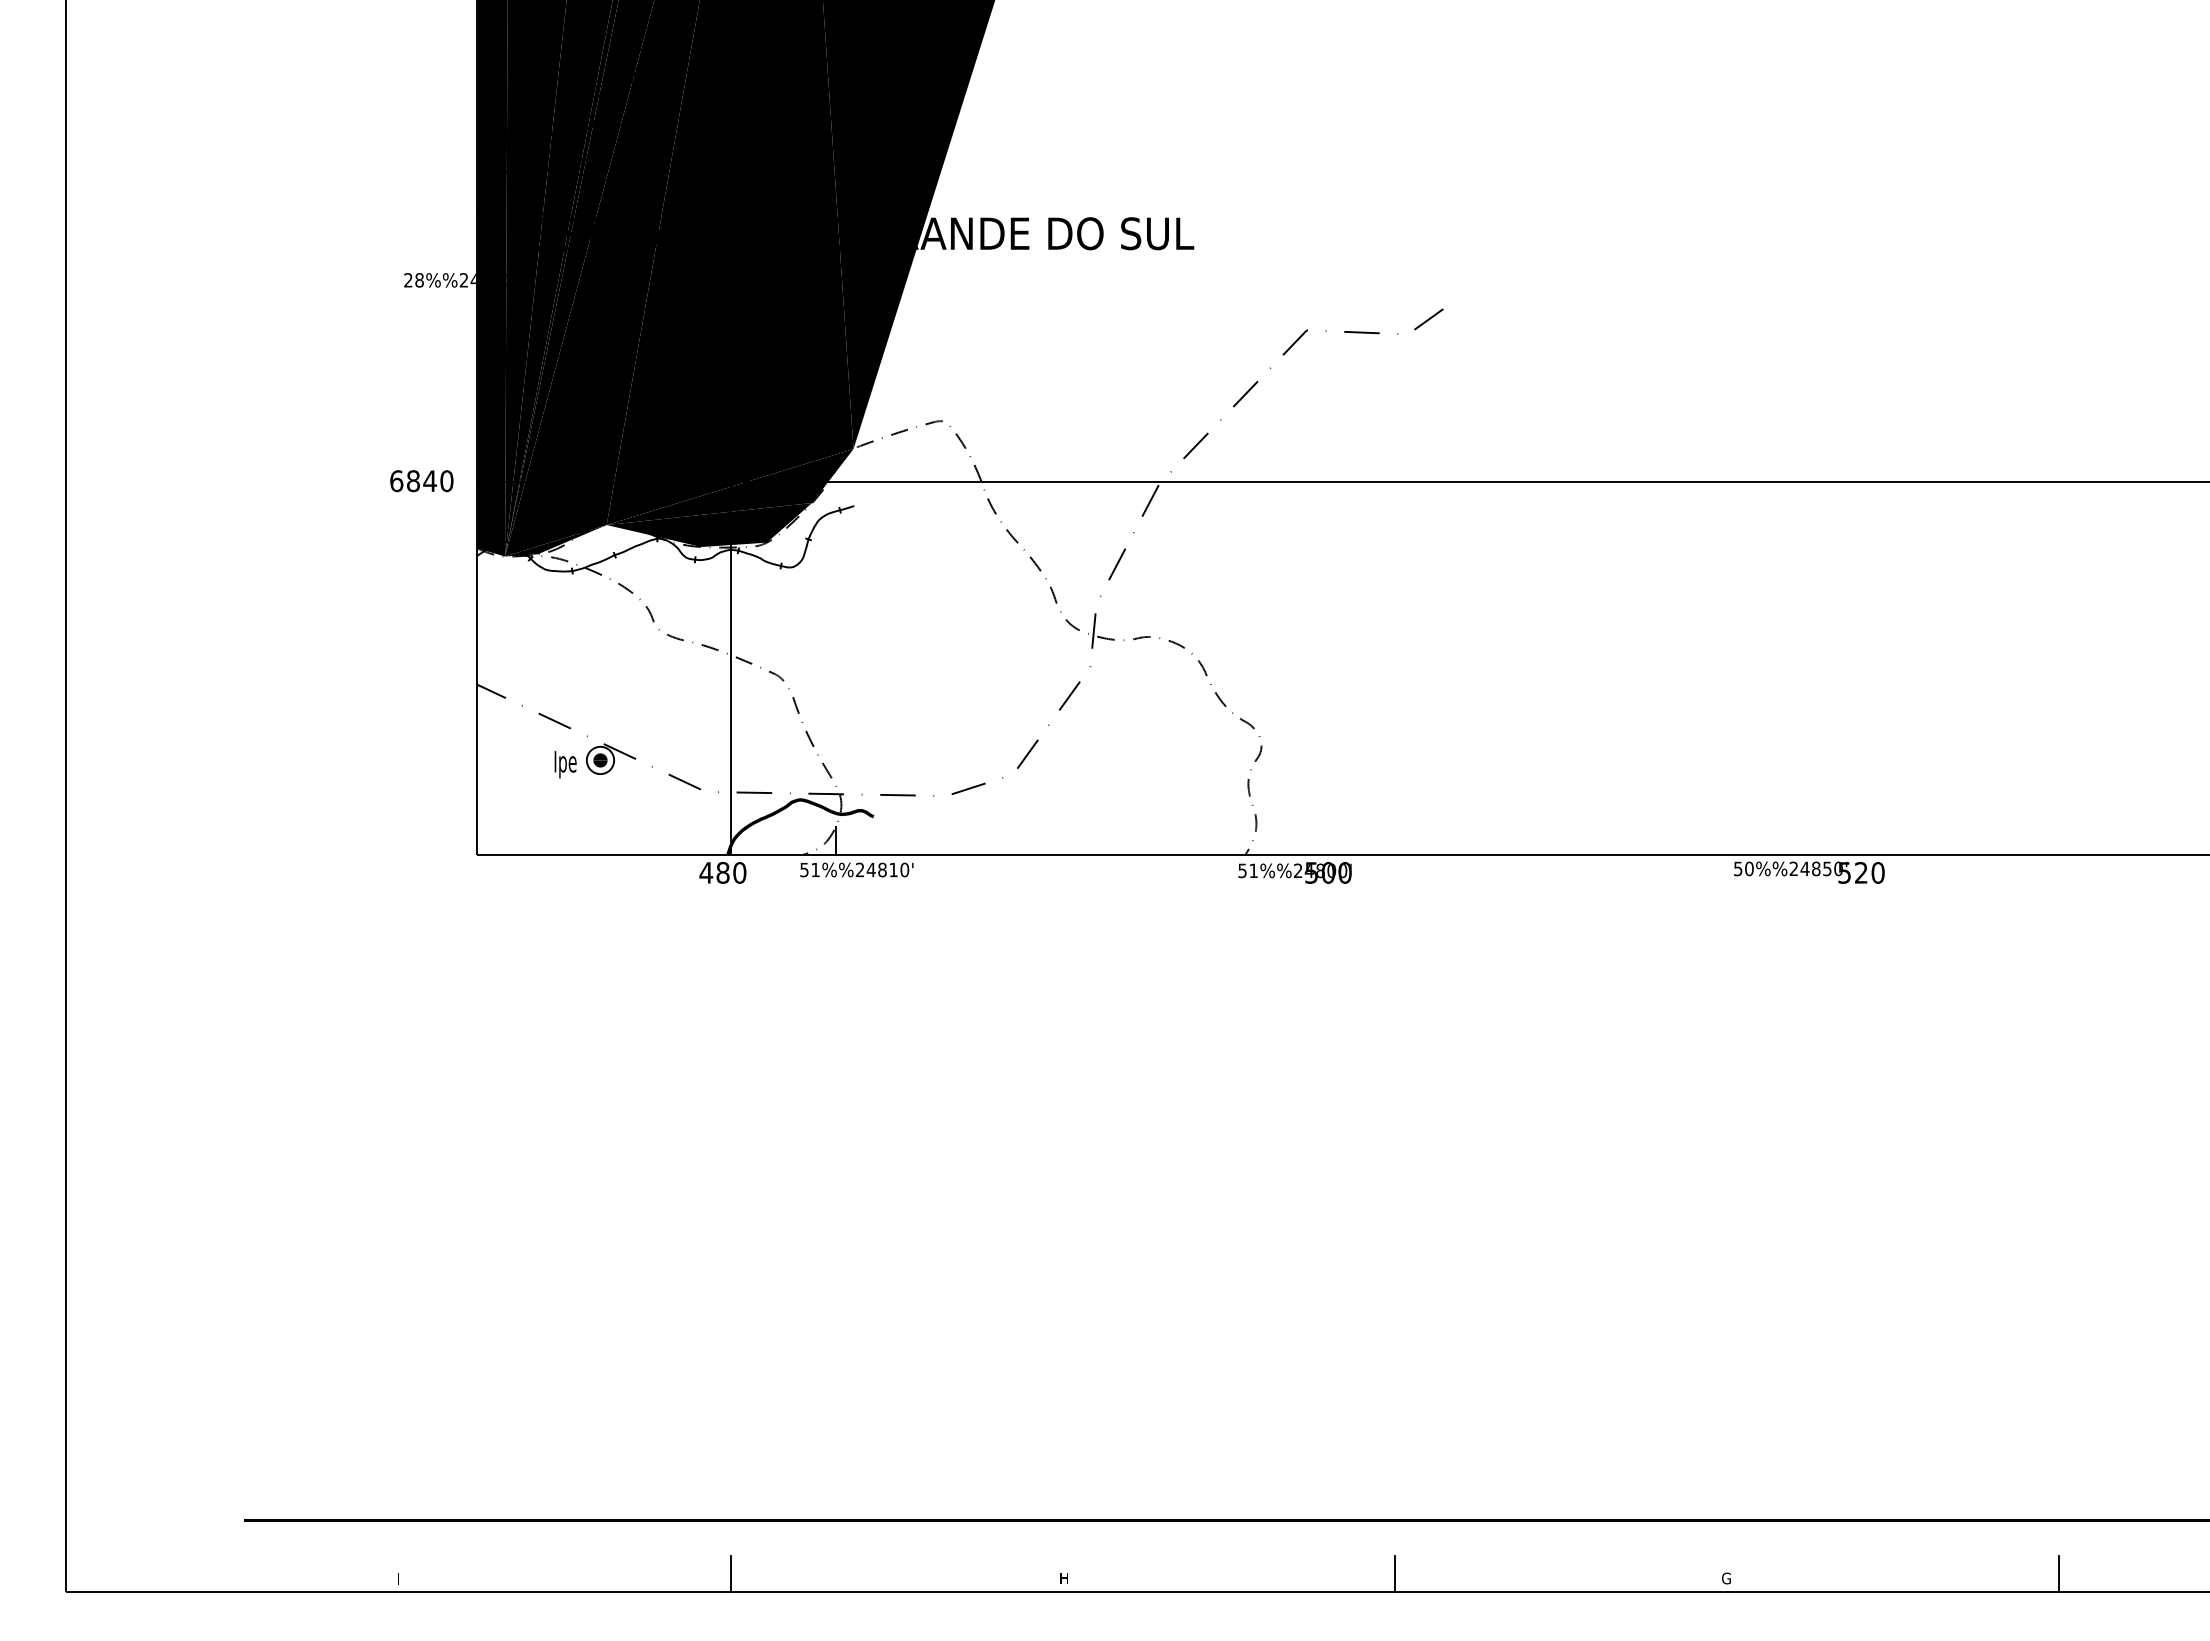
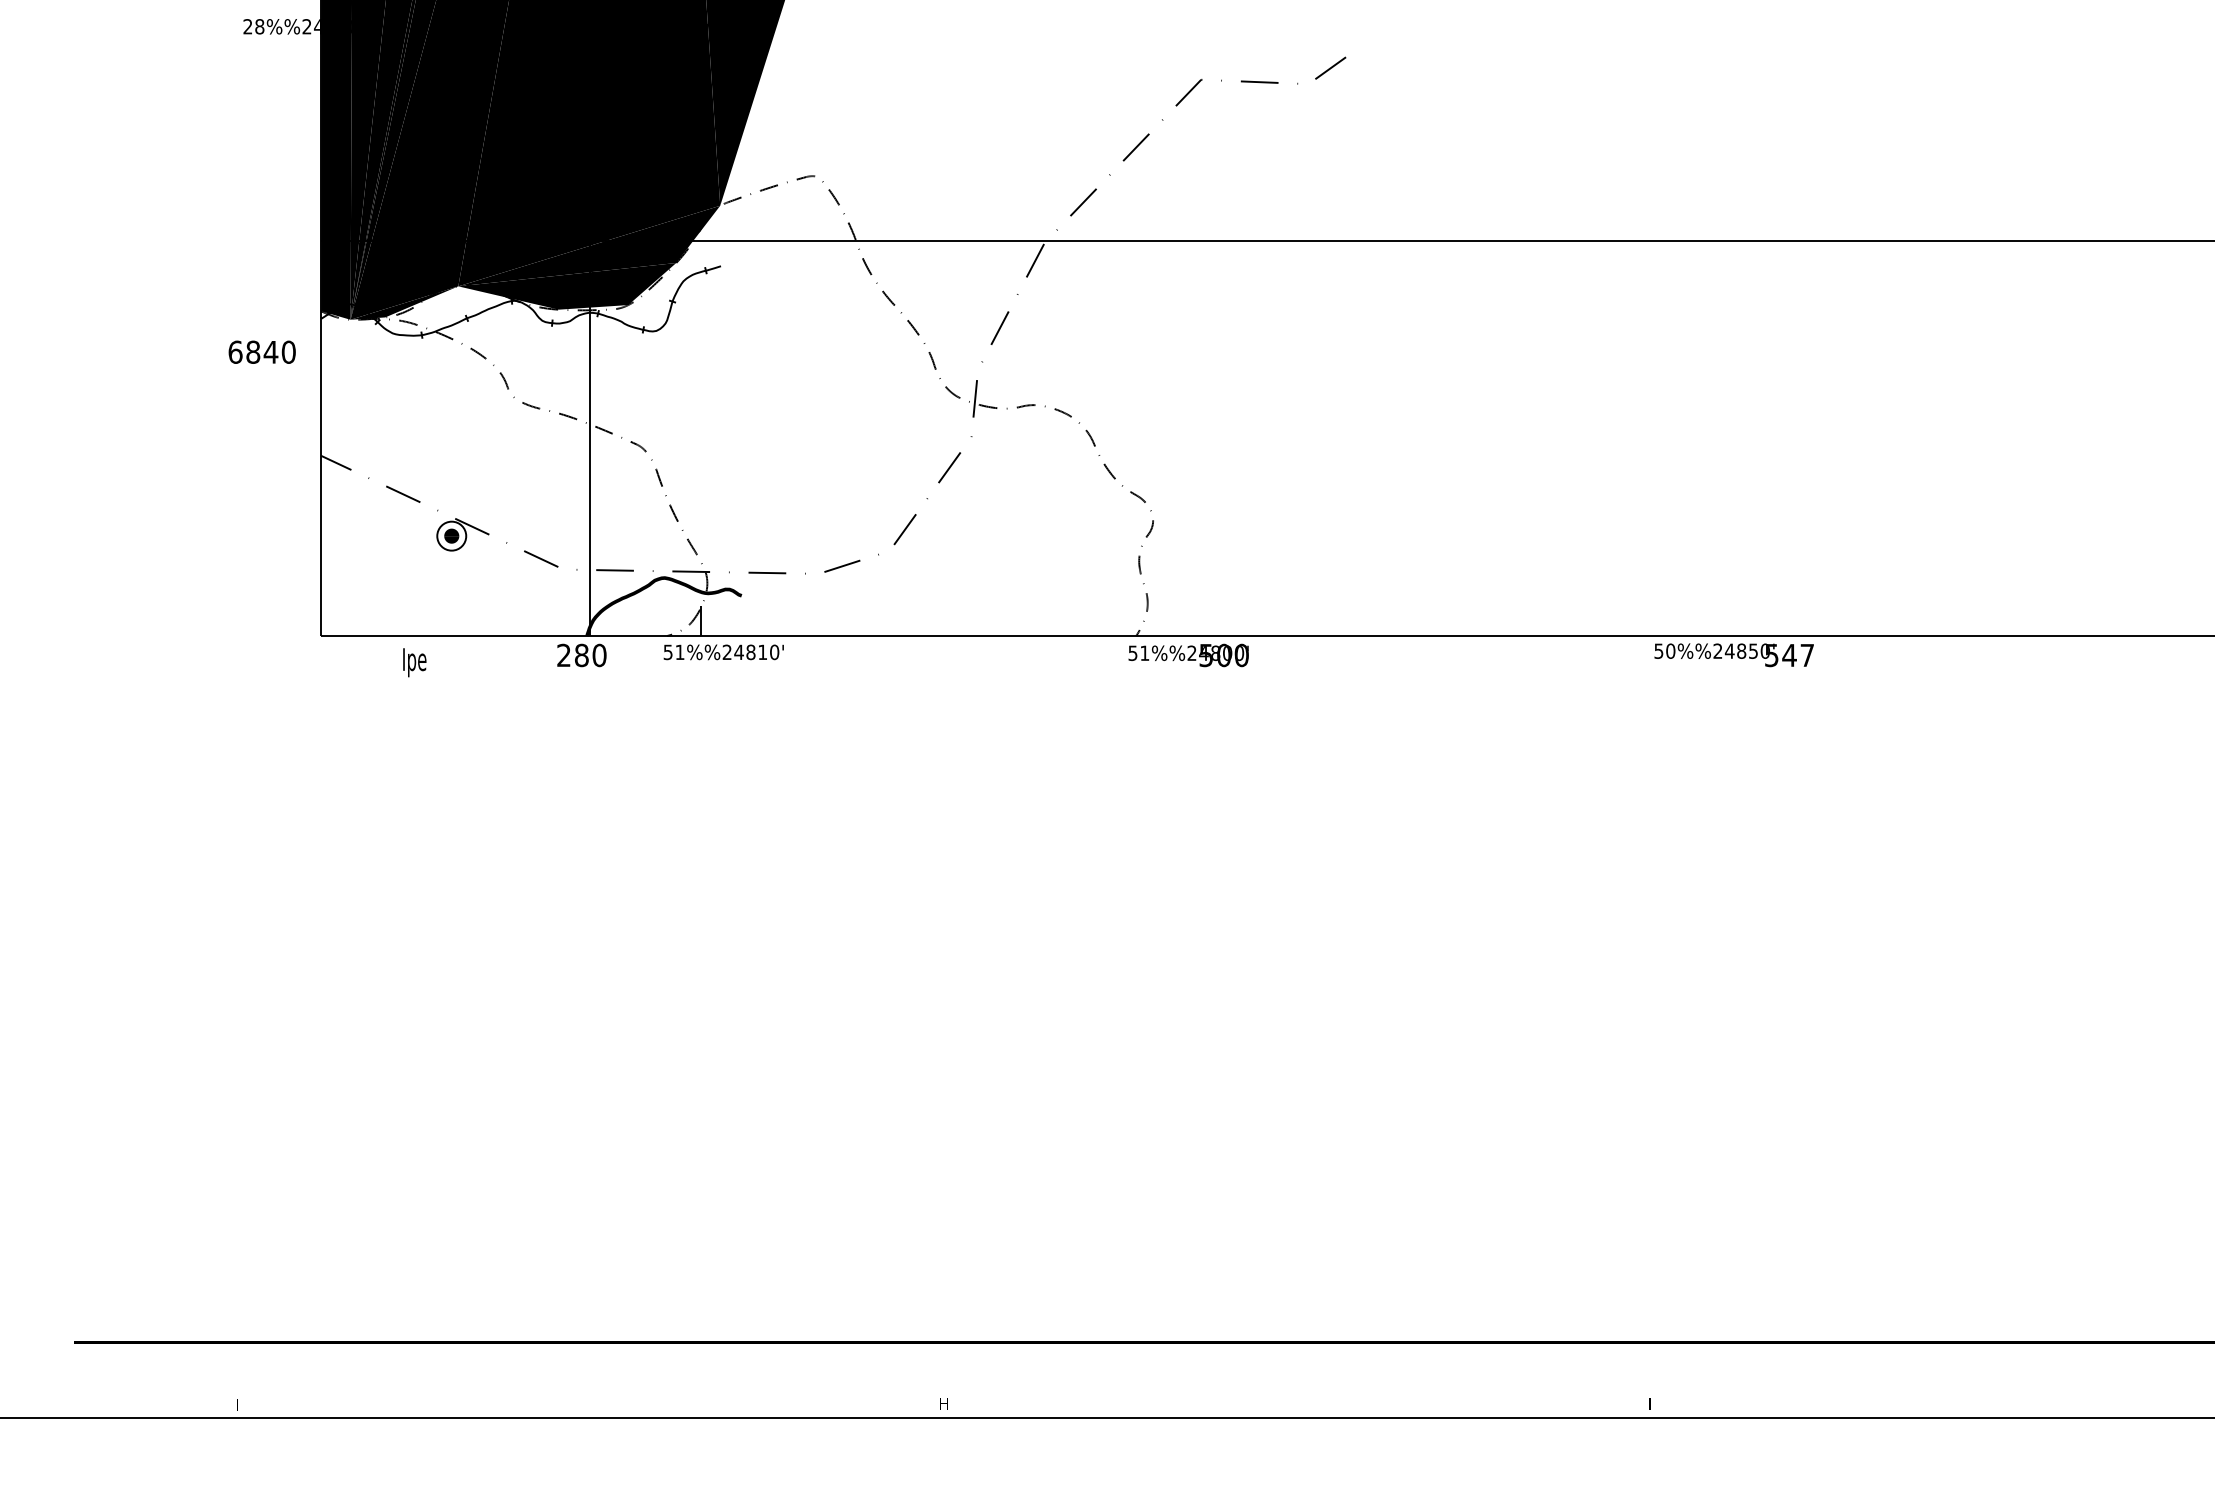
text: (421, 481) -> (261, 352), moved
text: (565, 764) -> (414, 662), moved
text: (706, 872) -> (564, 655), 480 -> 280
text: (1869, 872) -> (1798, 655), 520 -> 547
line: (730, 1573) -> (589, 1398), removed
line: (1394, 1573) -> (1294, 1398), removed
line: (2058, 1573) -> (1998, 1398), removed
text: (1726, 1578) -> (1646, 1404), G -> I

